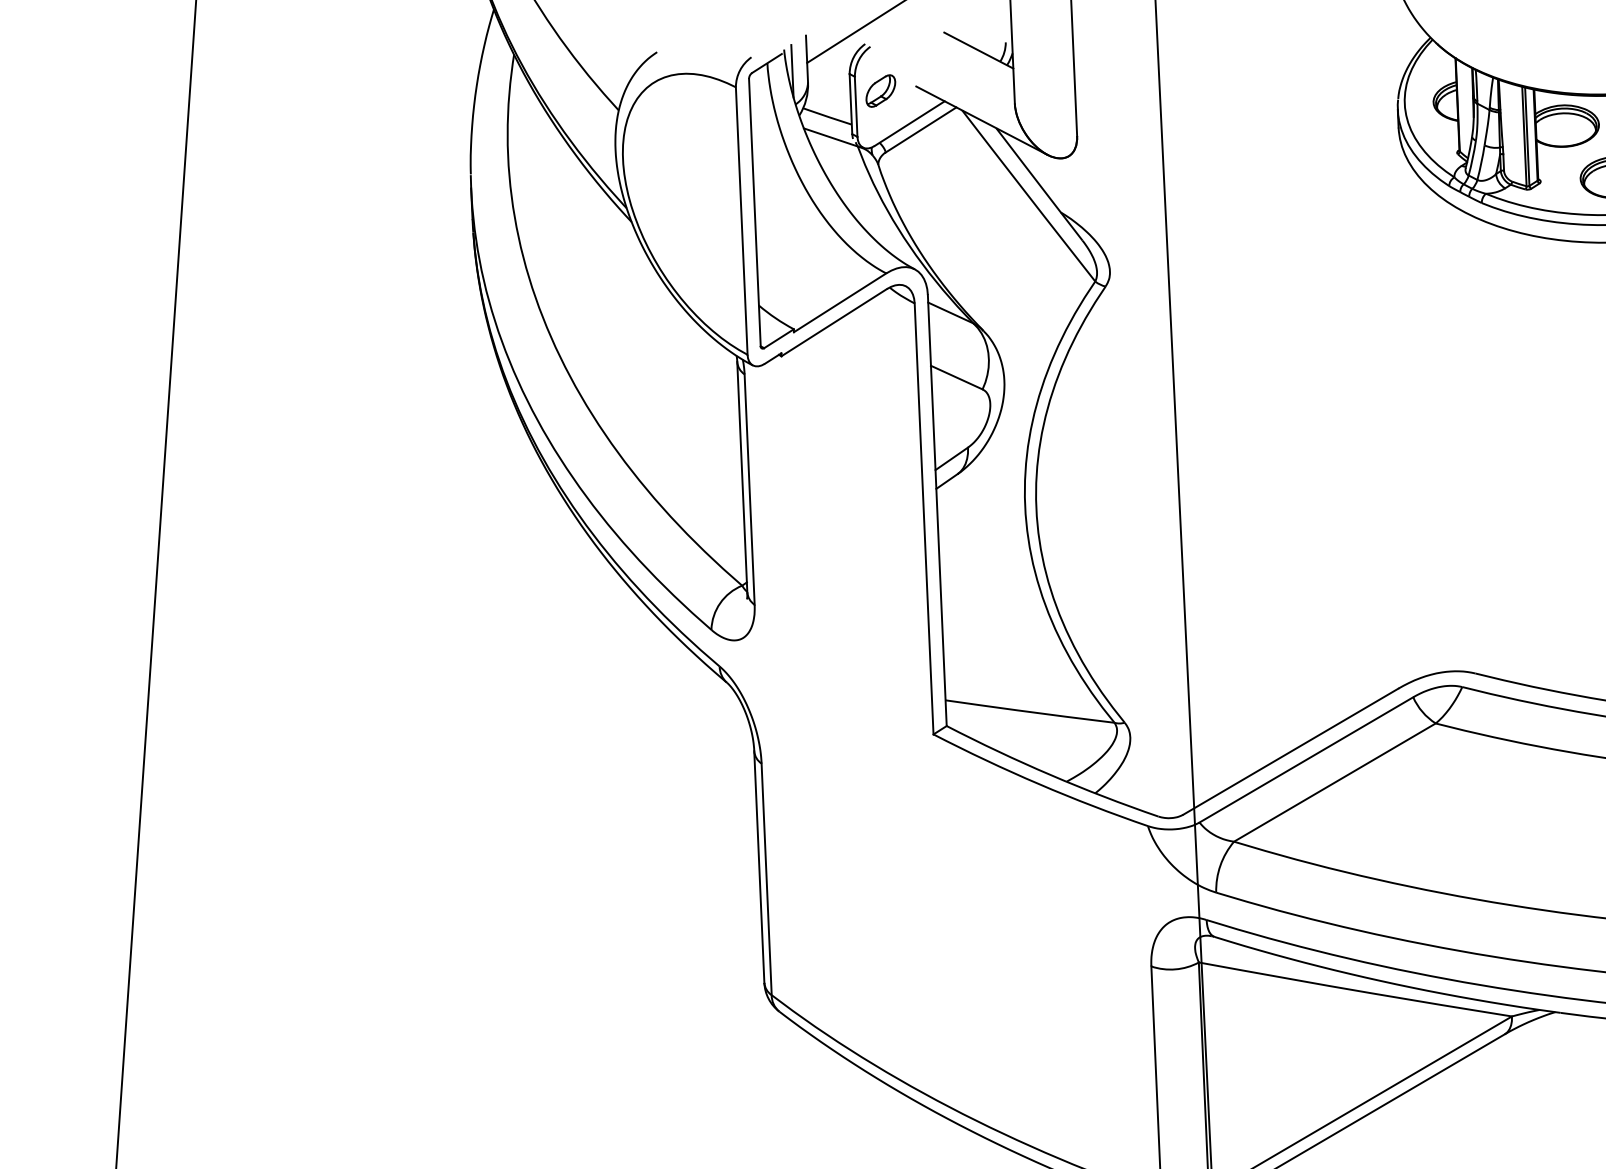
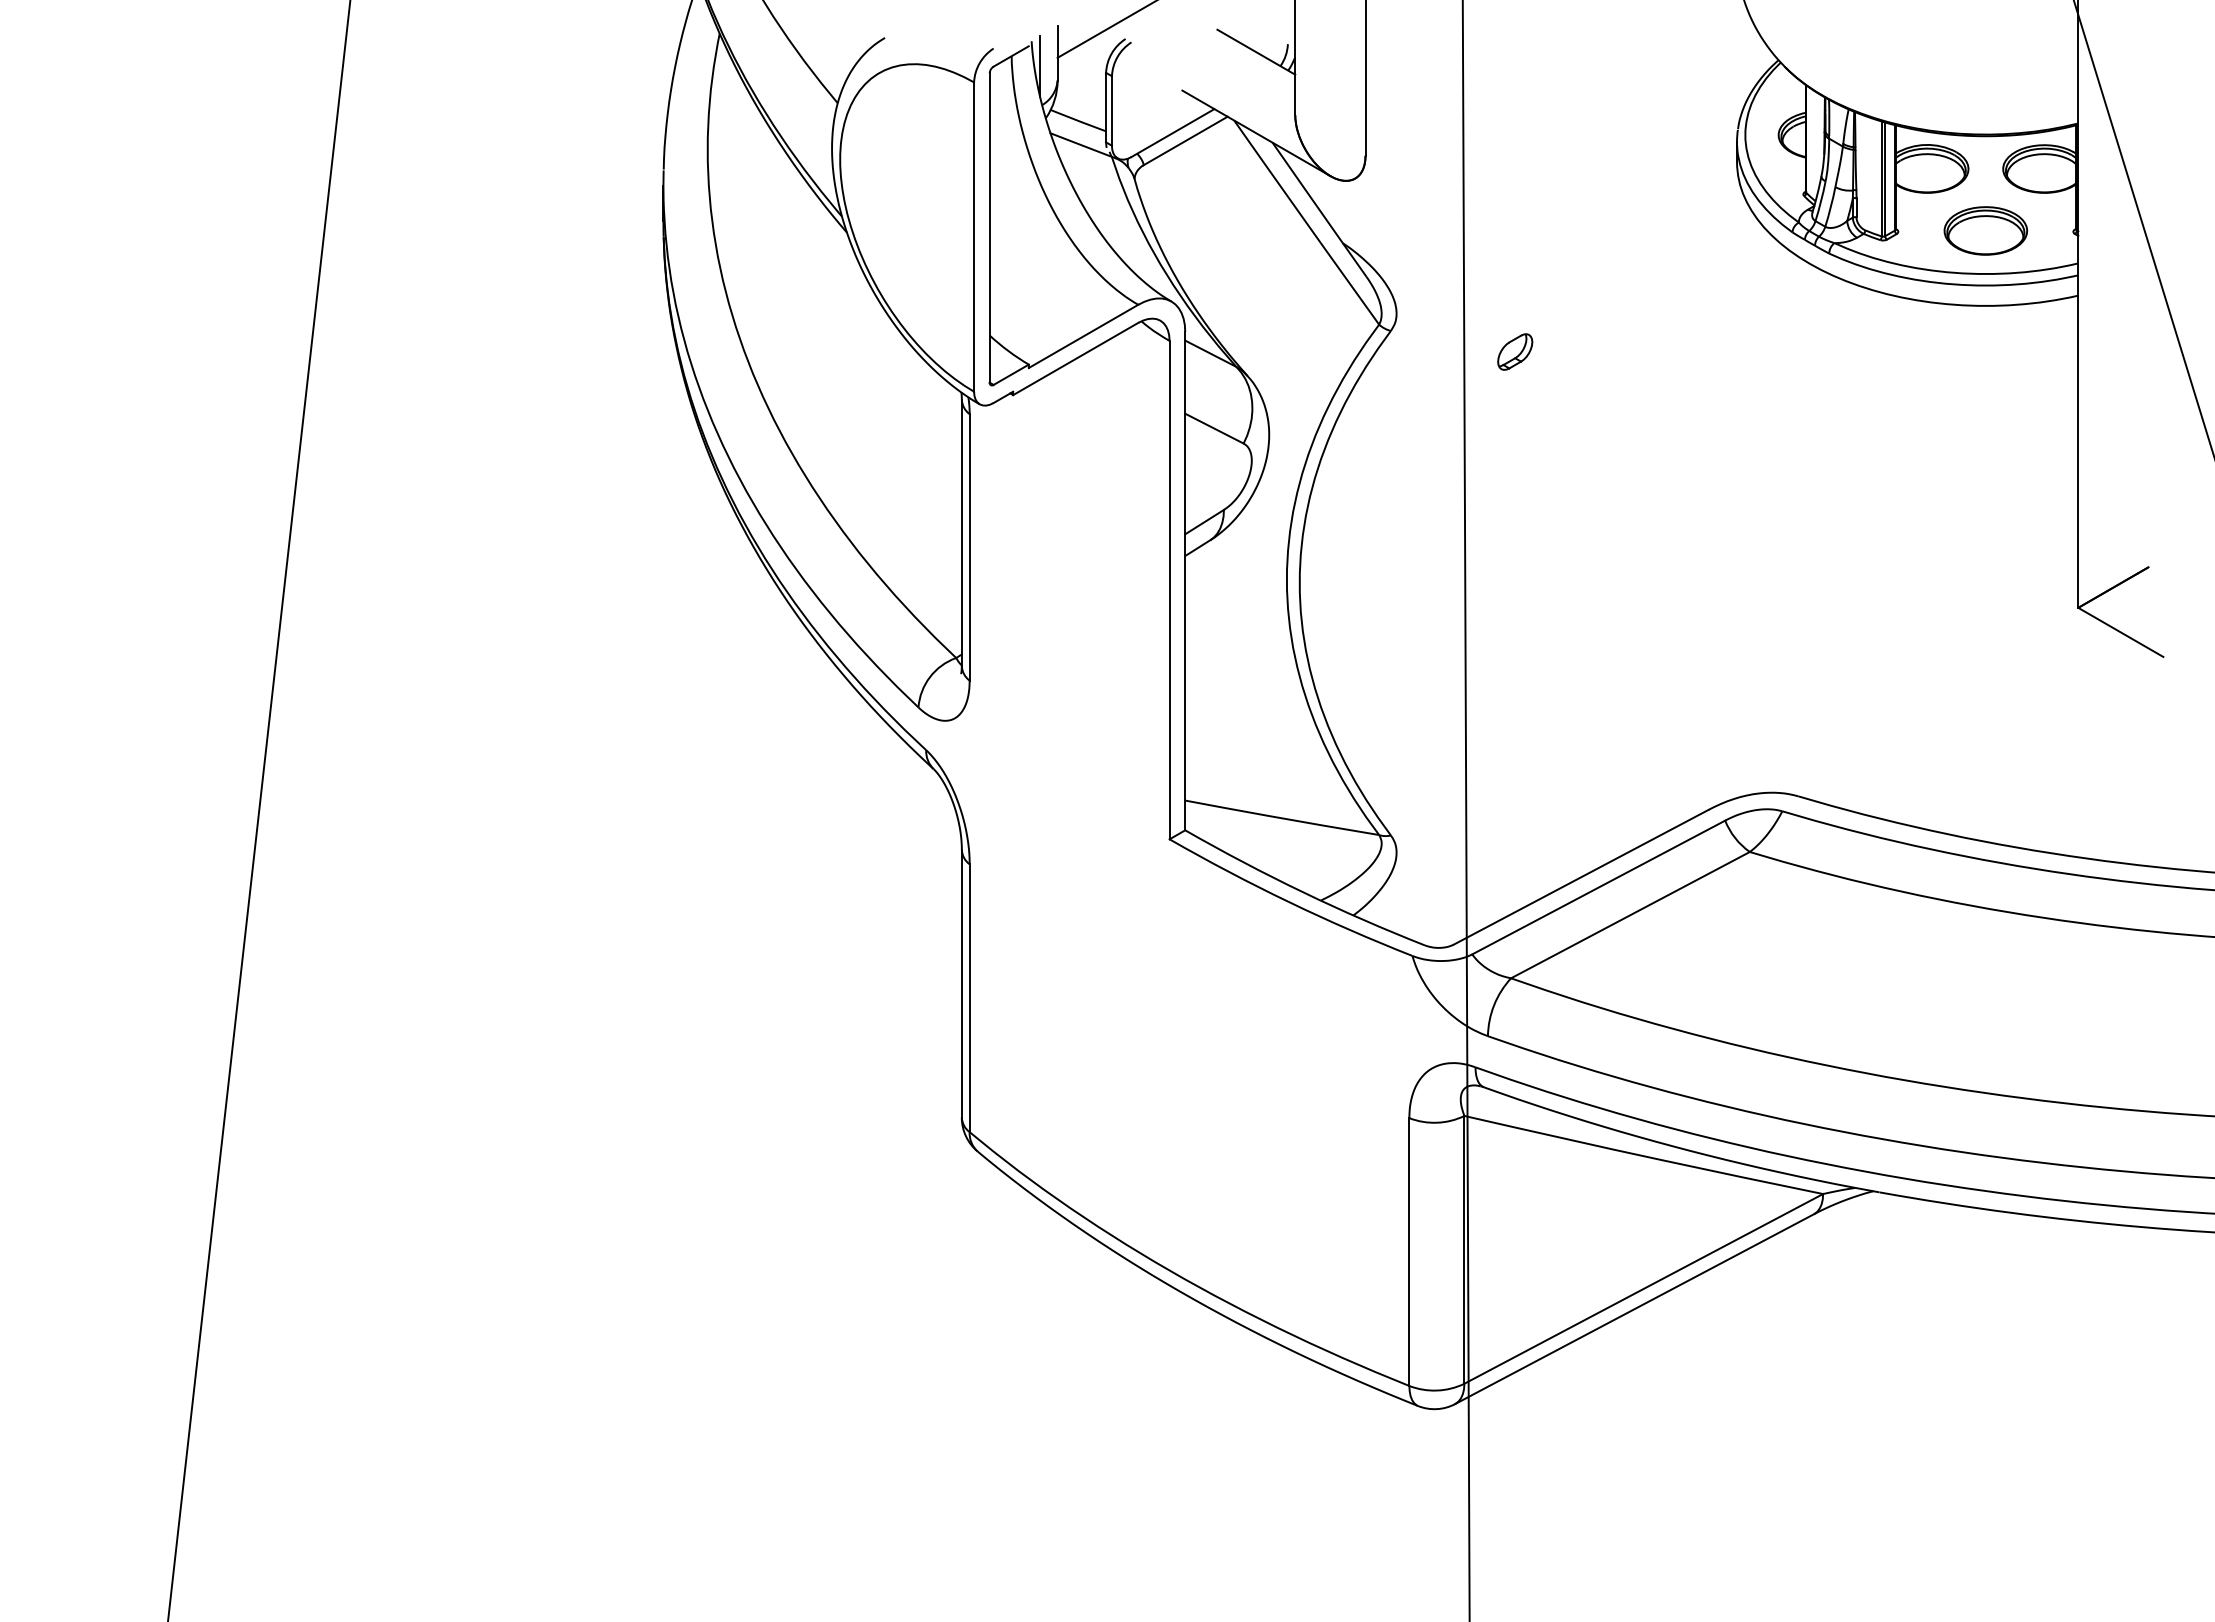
part: (881, 90) -> (1515, 351), moved

